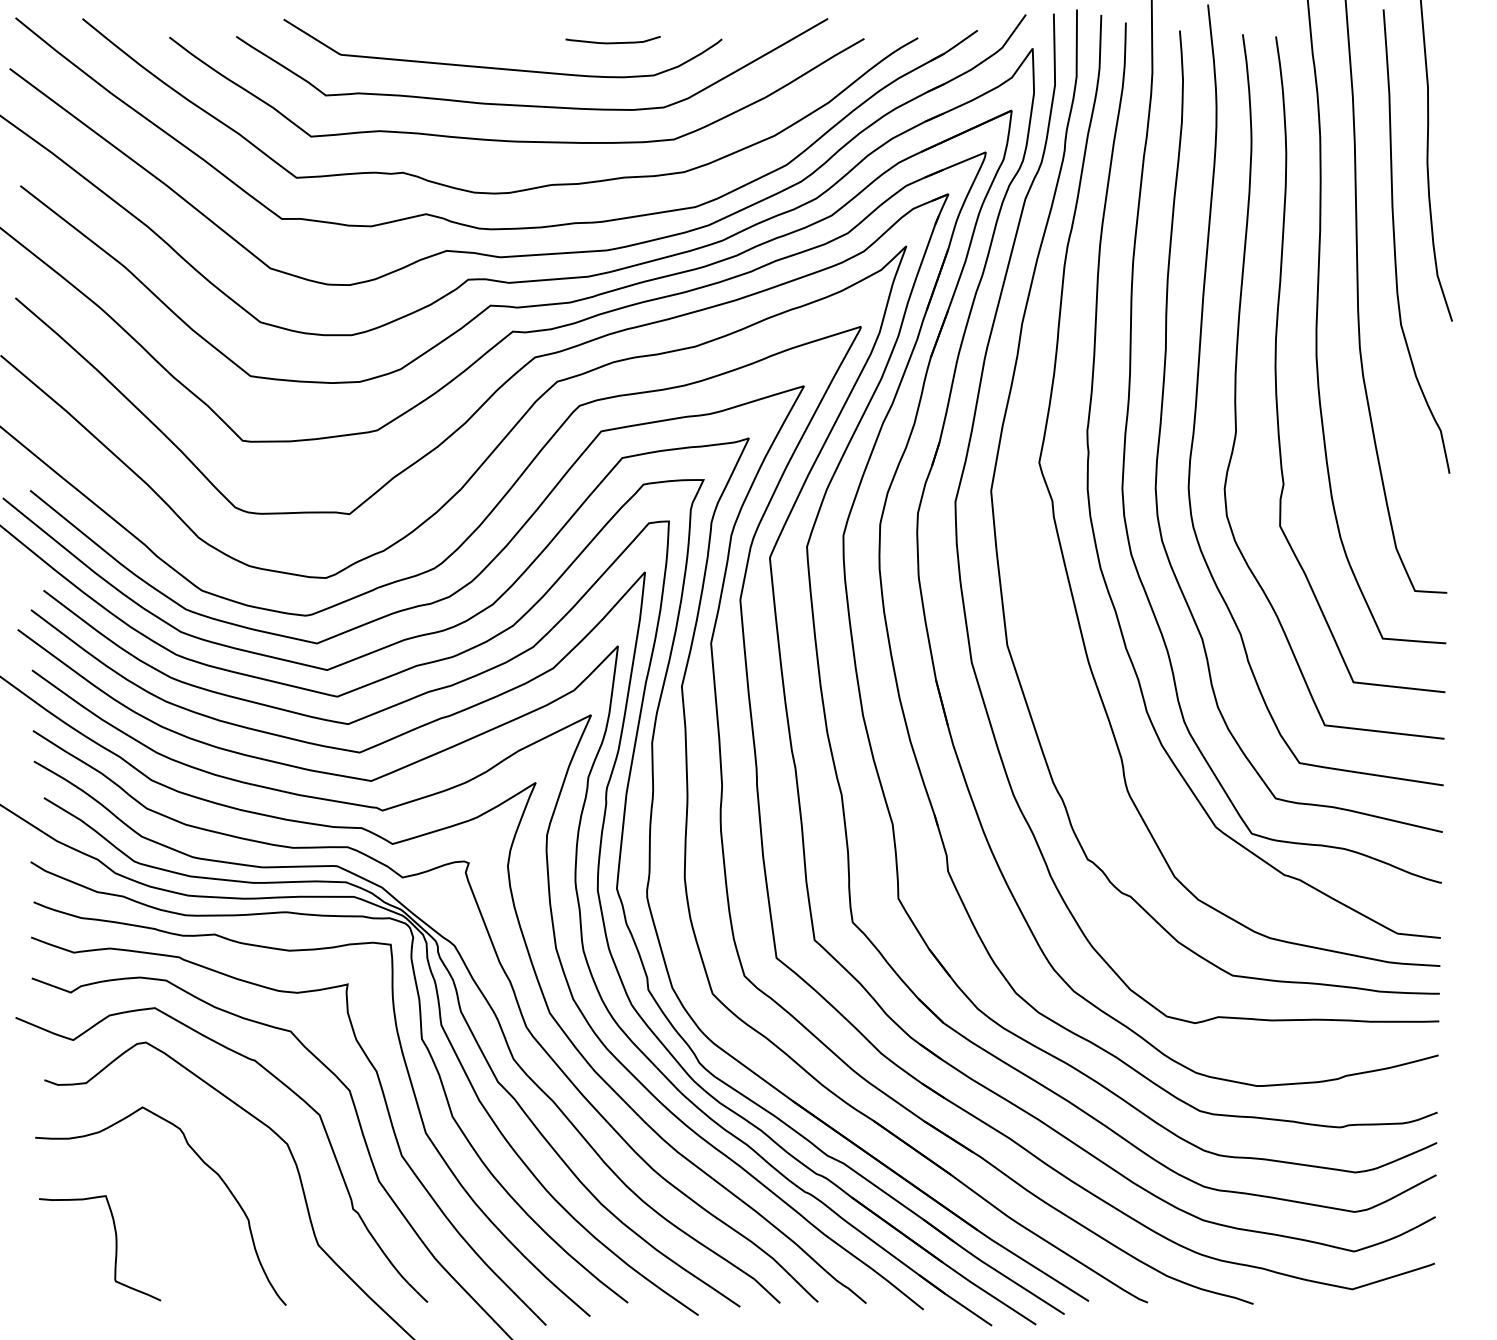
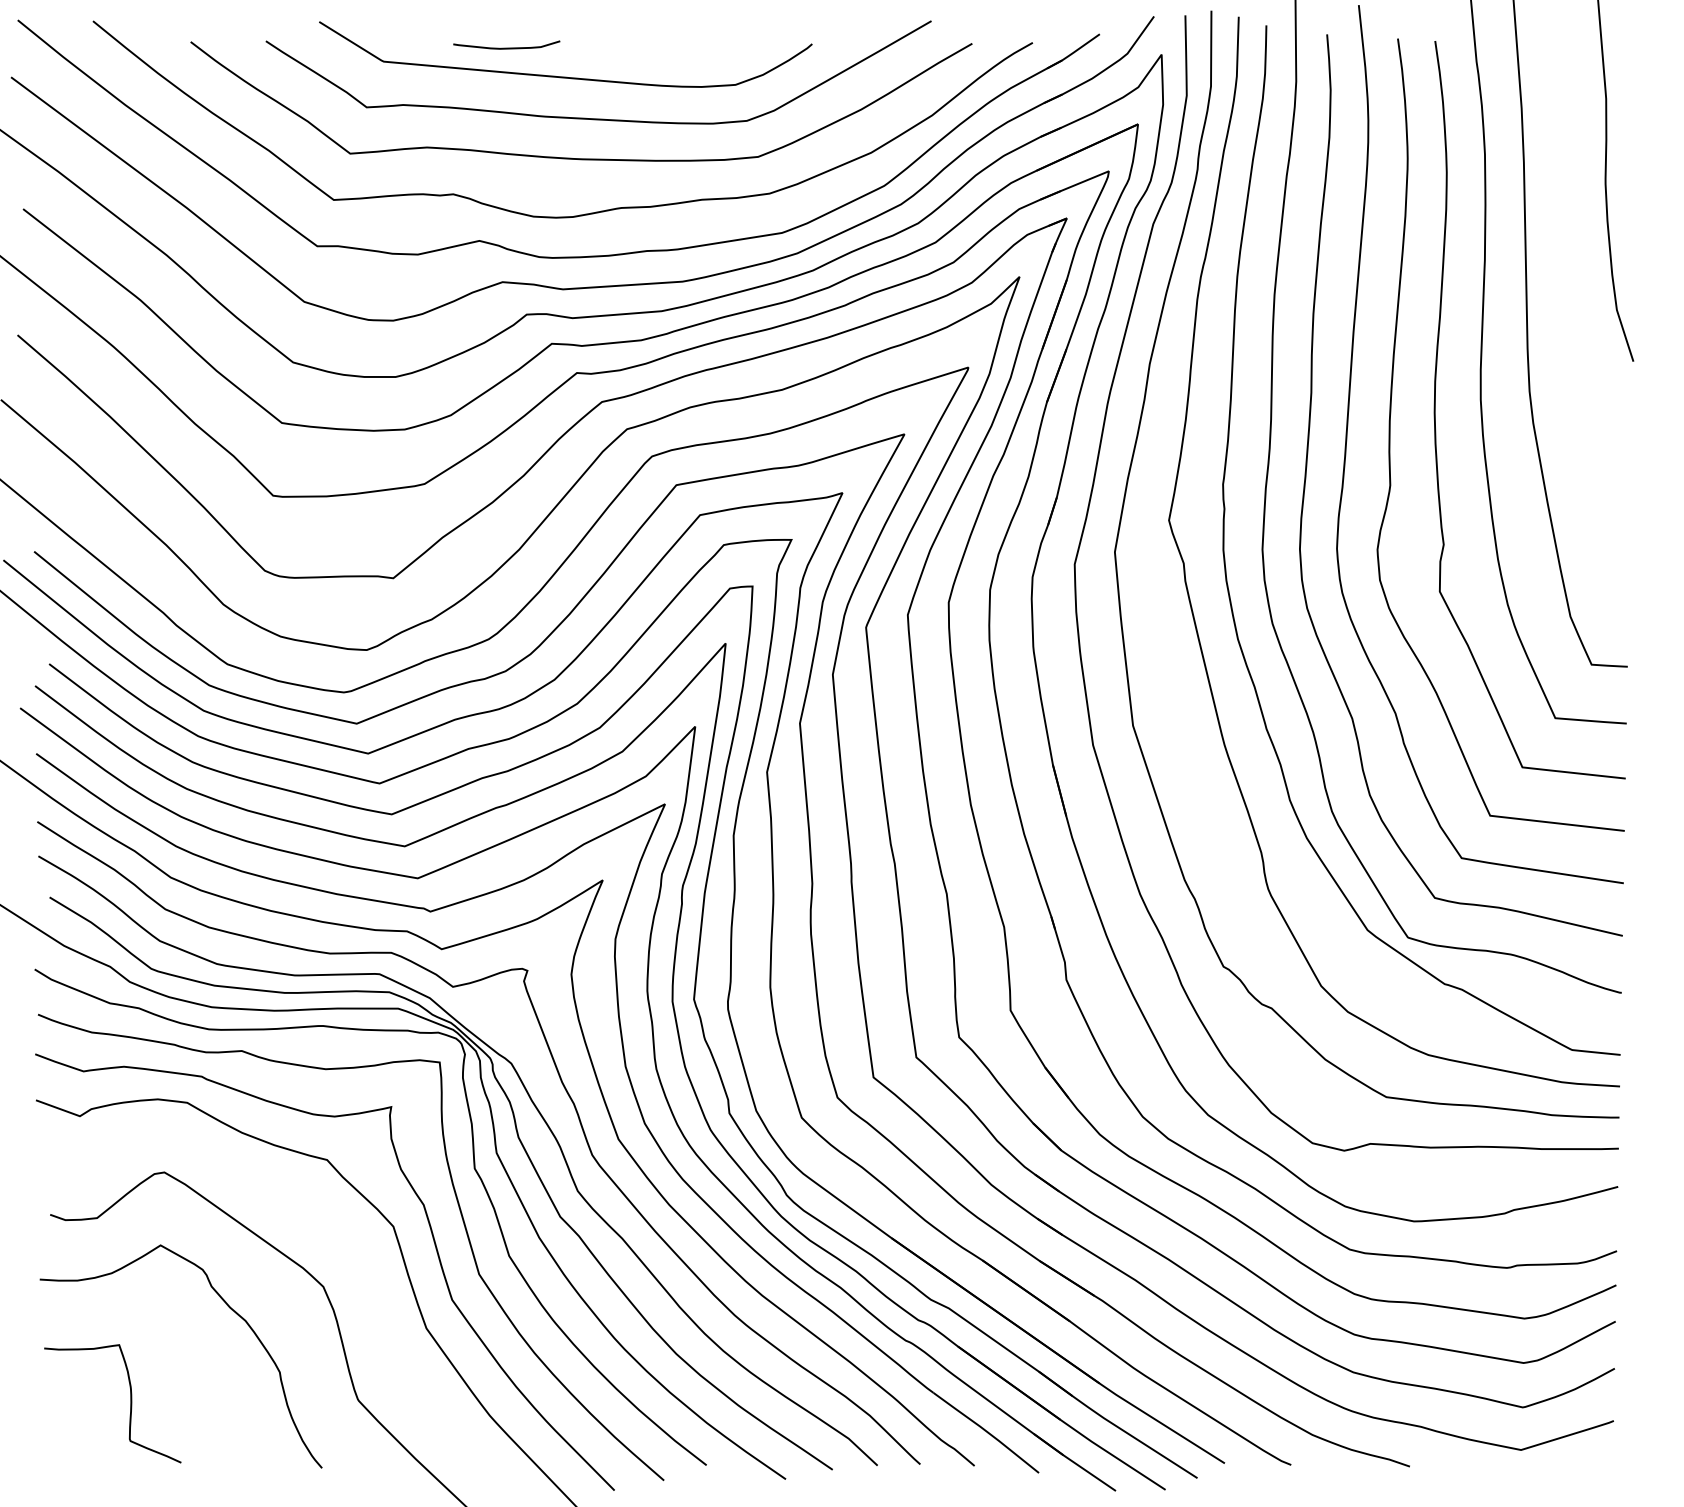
curve: (612, 42) -> (506, 47), moved
curve: (1395, 241) -> (1569, 271), removed
curve: (280, 1082) -> (315, 1217), removed

